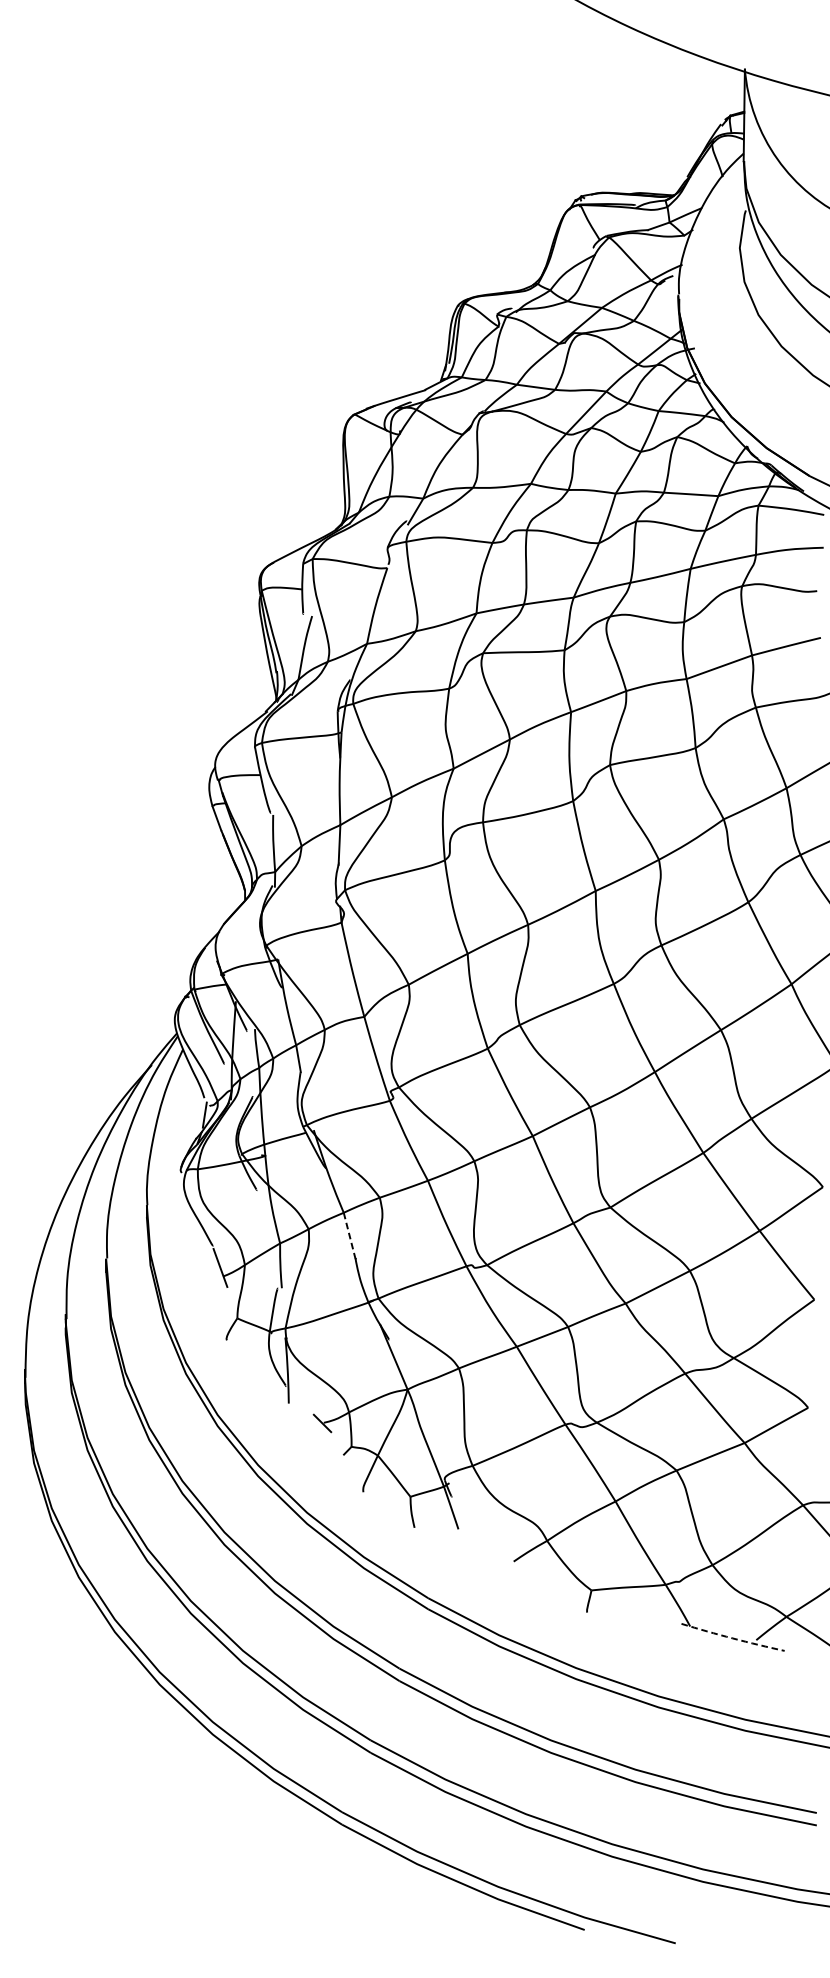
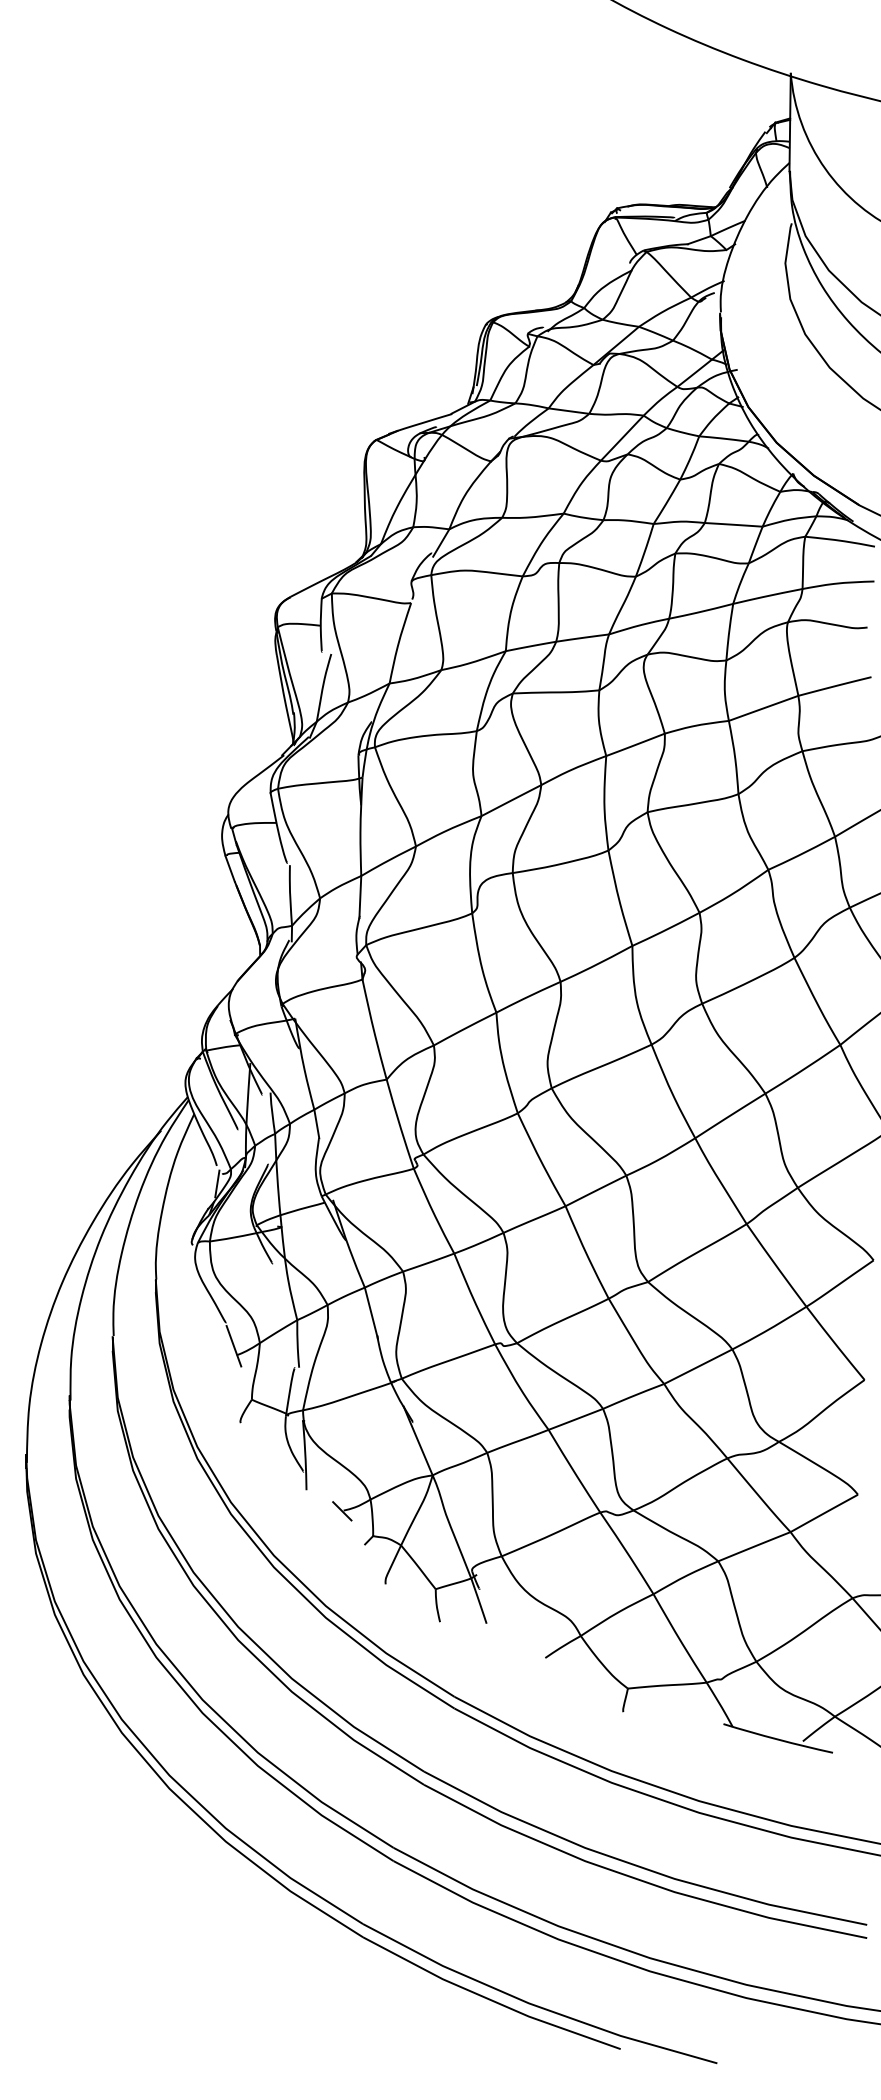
line: (350, 1237) -> (371, 1313), dashed -> solid
arc: (732, 1638) -> (777, 1739), dashed -> solid

